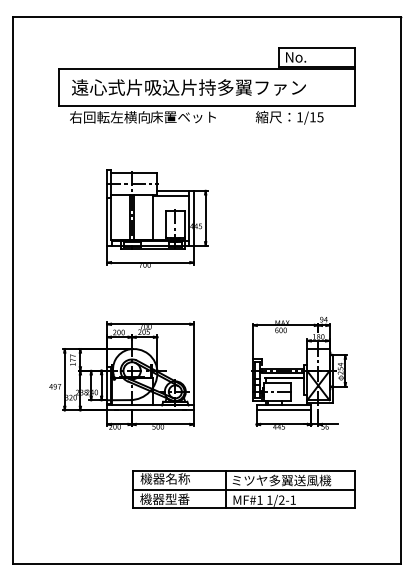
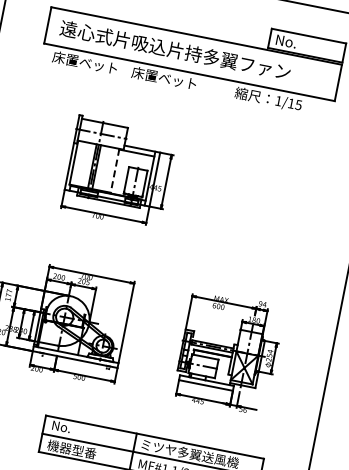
text: (109, 117) -> (91, 64), 右回転左横向 -> 床置ベット
line: (153, 217) -> (115, 170), solid -> dashed
text: (164, 478) -> (75, 429), 機器名称 -> No.

